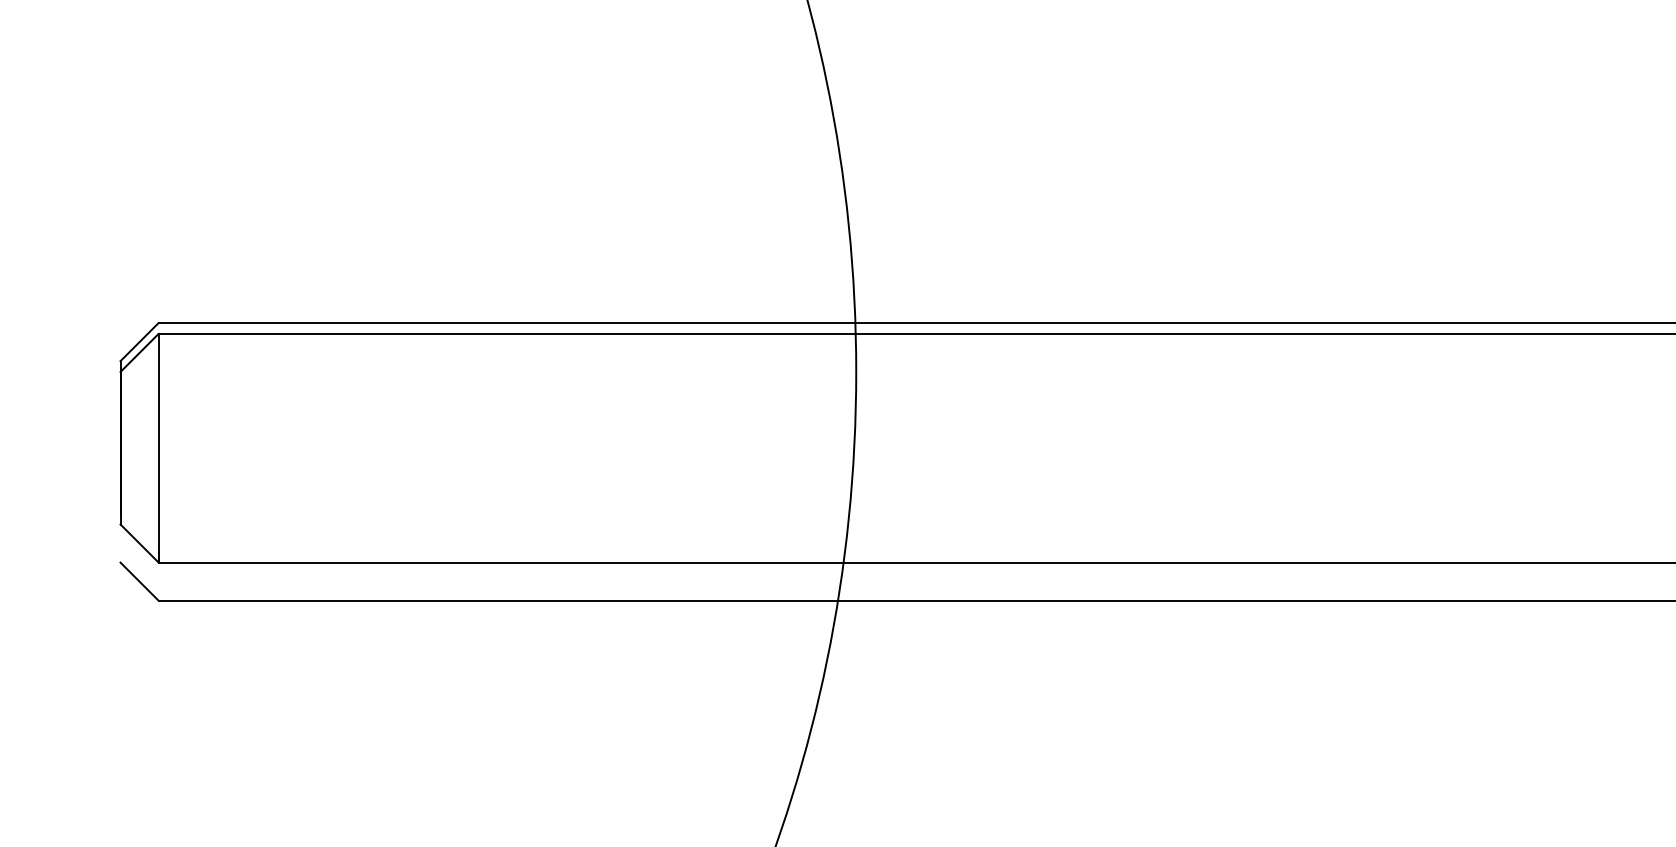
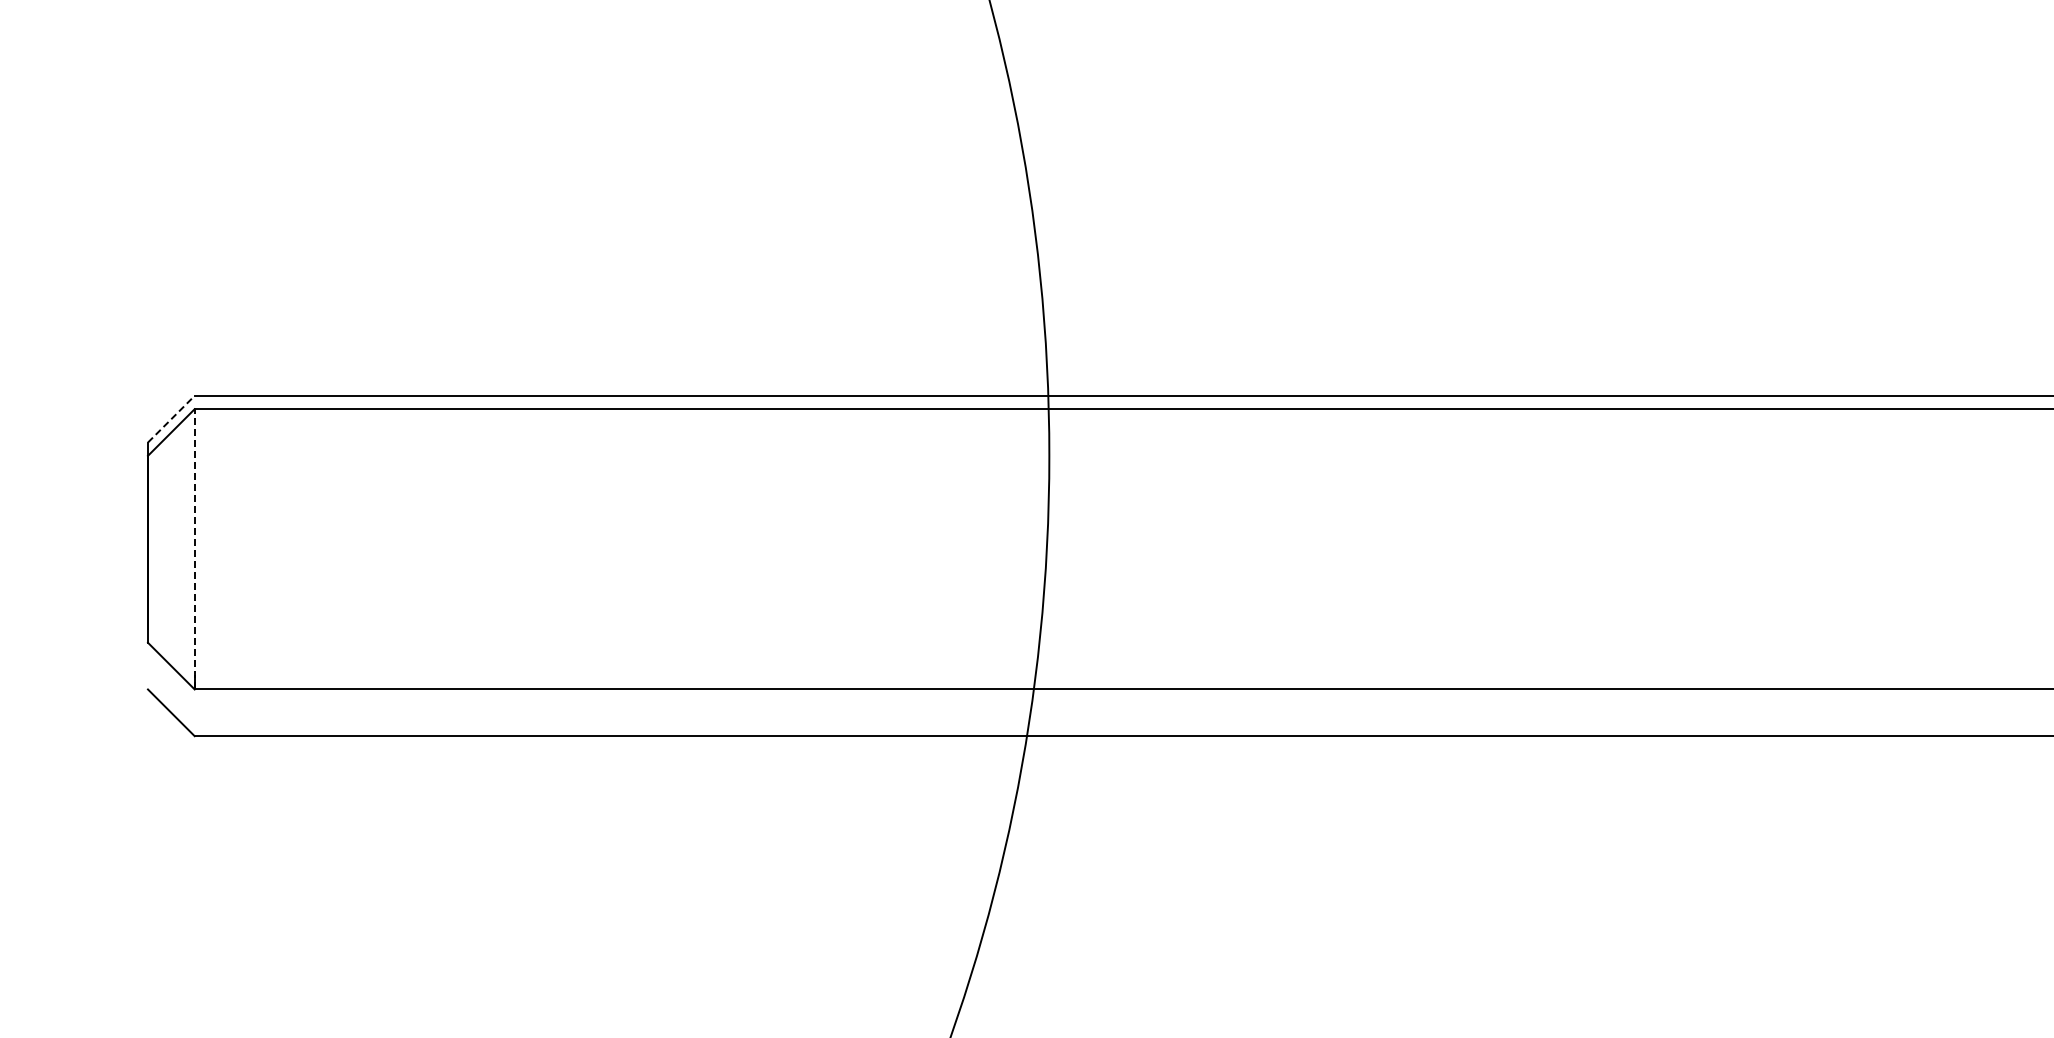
line: (139, 341) -> (171, 418), solid -> dashed
line: (158, 447) -> (194, 548), solid -> dashed

